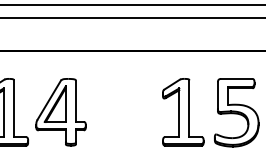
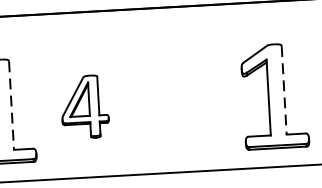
line: (13, 109) -> (10, 106), solid -> dashed
line: (189, 109) -> (284, 91), solid -> dashed
part: (60, 112) -> (84, 107), size x0.6

